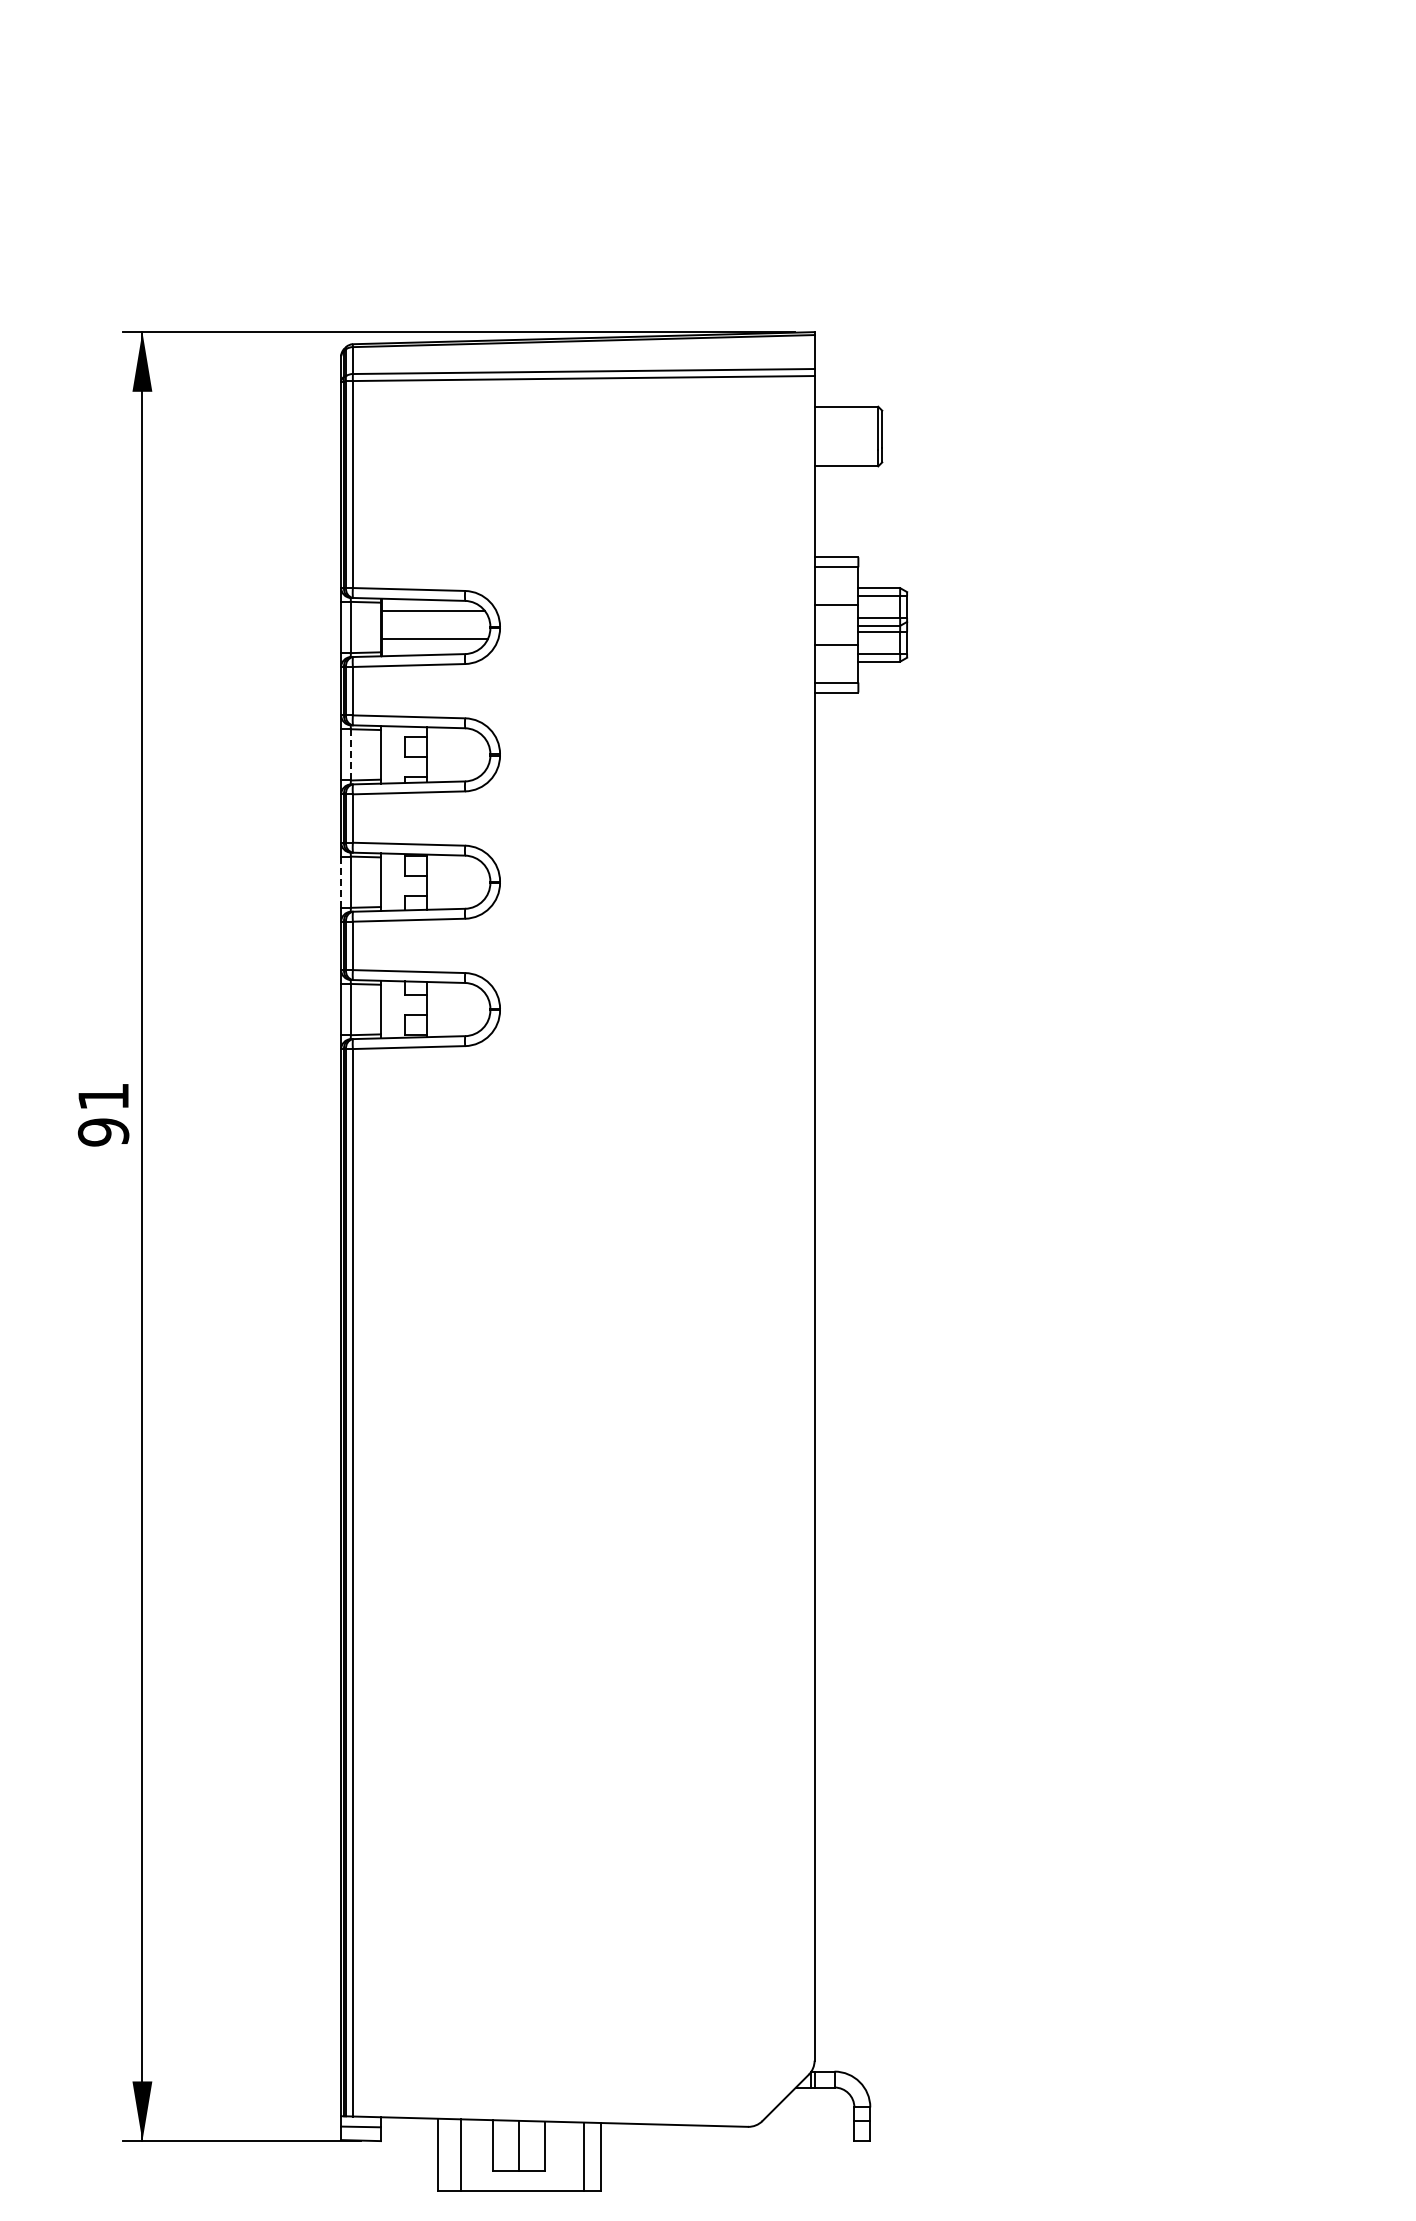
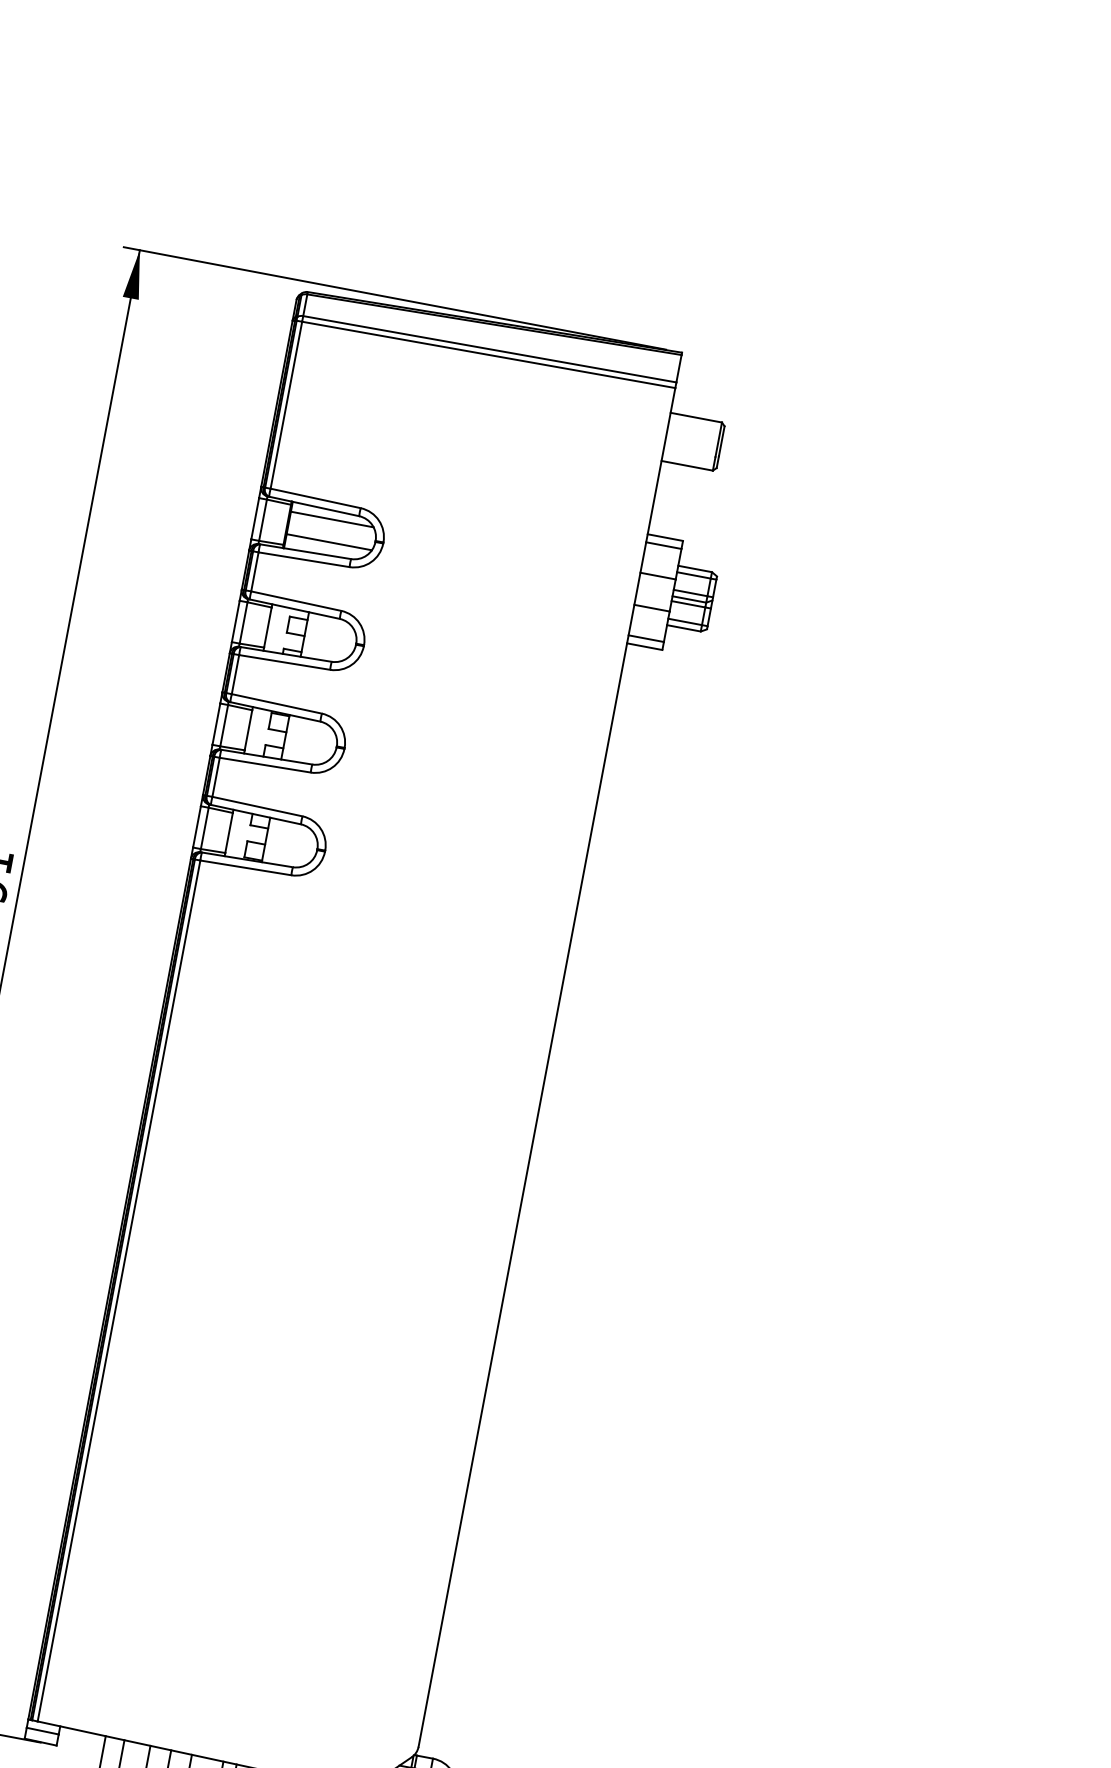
line: (350, 754) -> (243, 622), dashed -> solid
line: (341, 882) -> (216, 724), dashed -> solid

